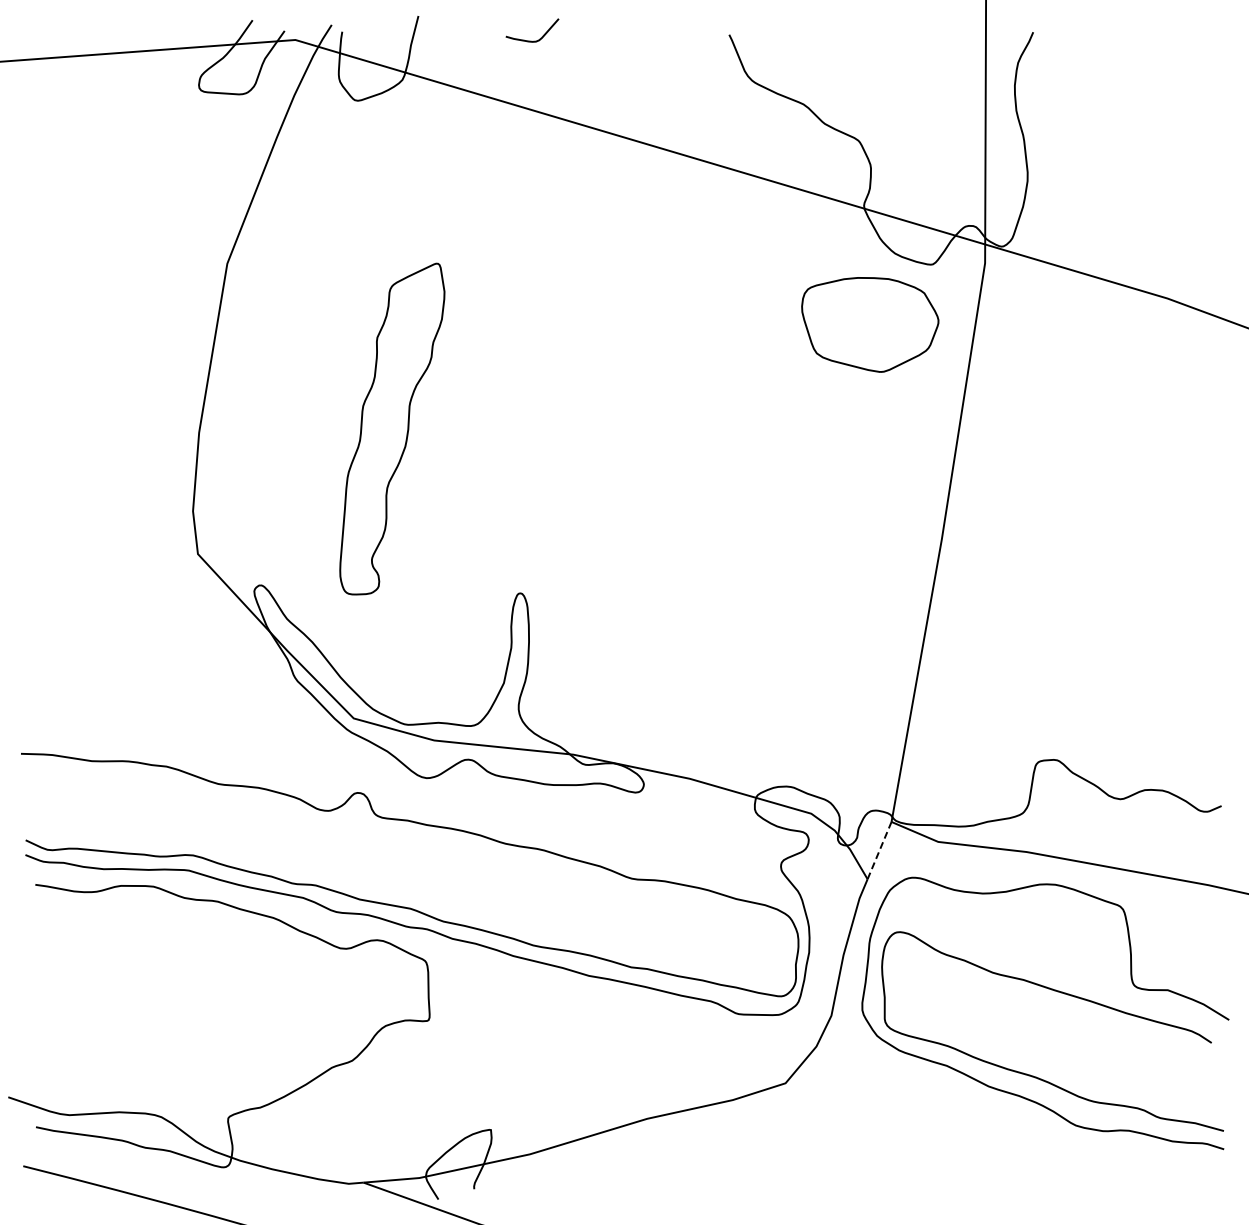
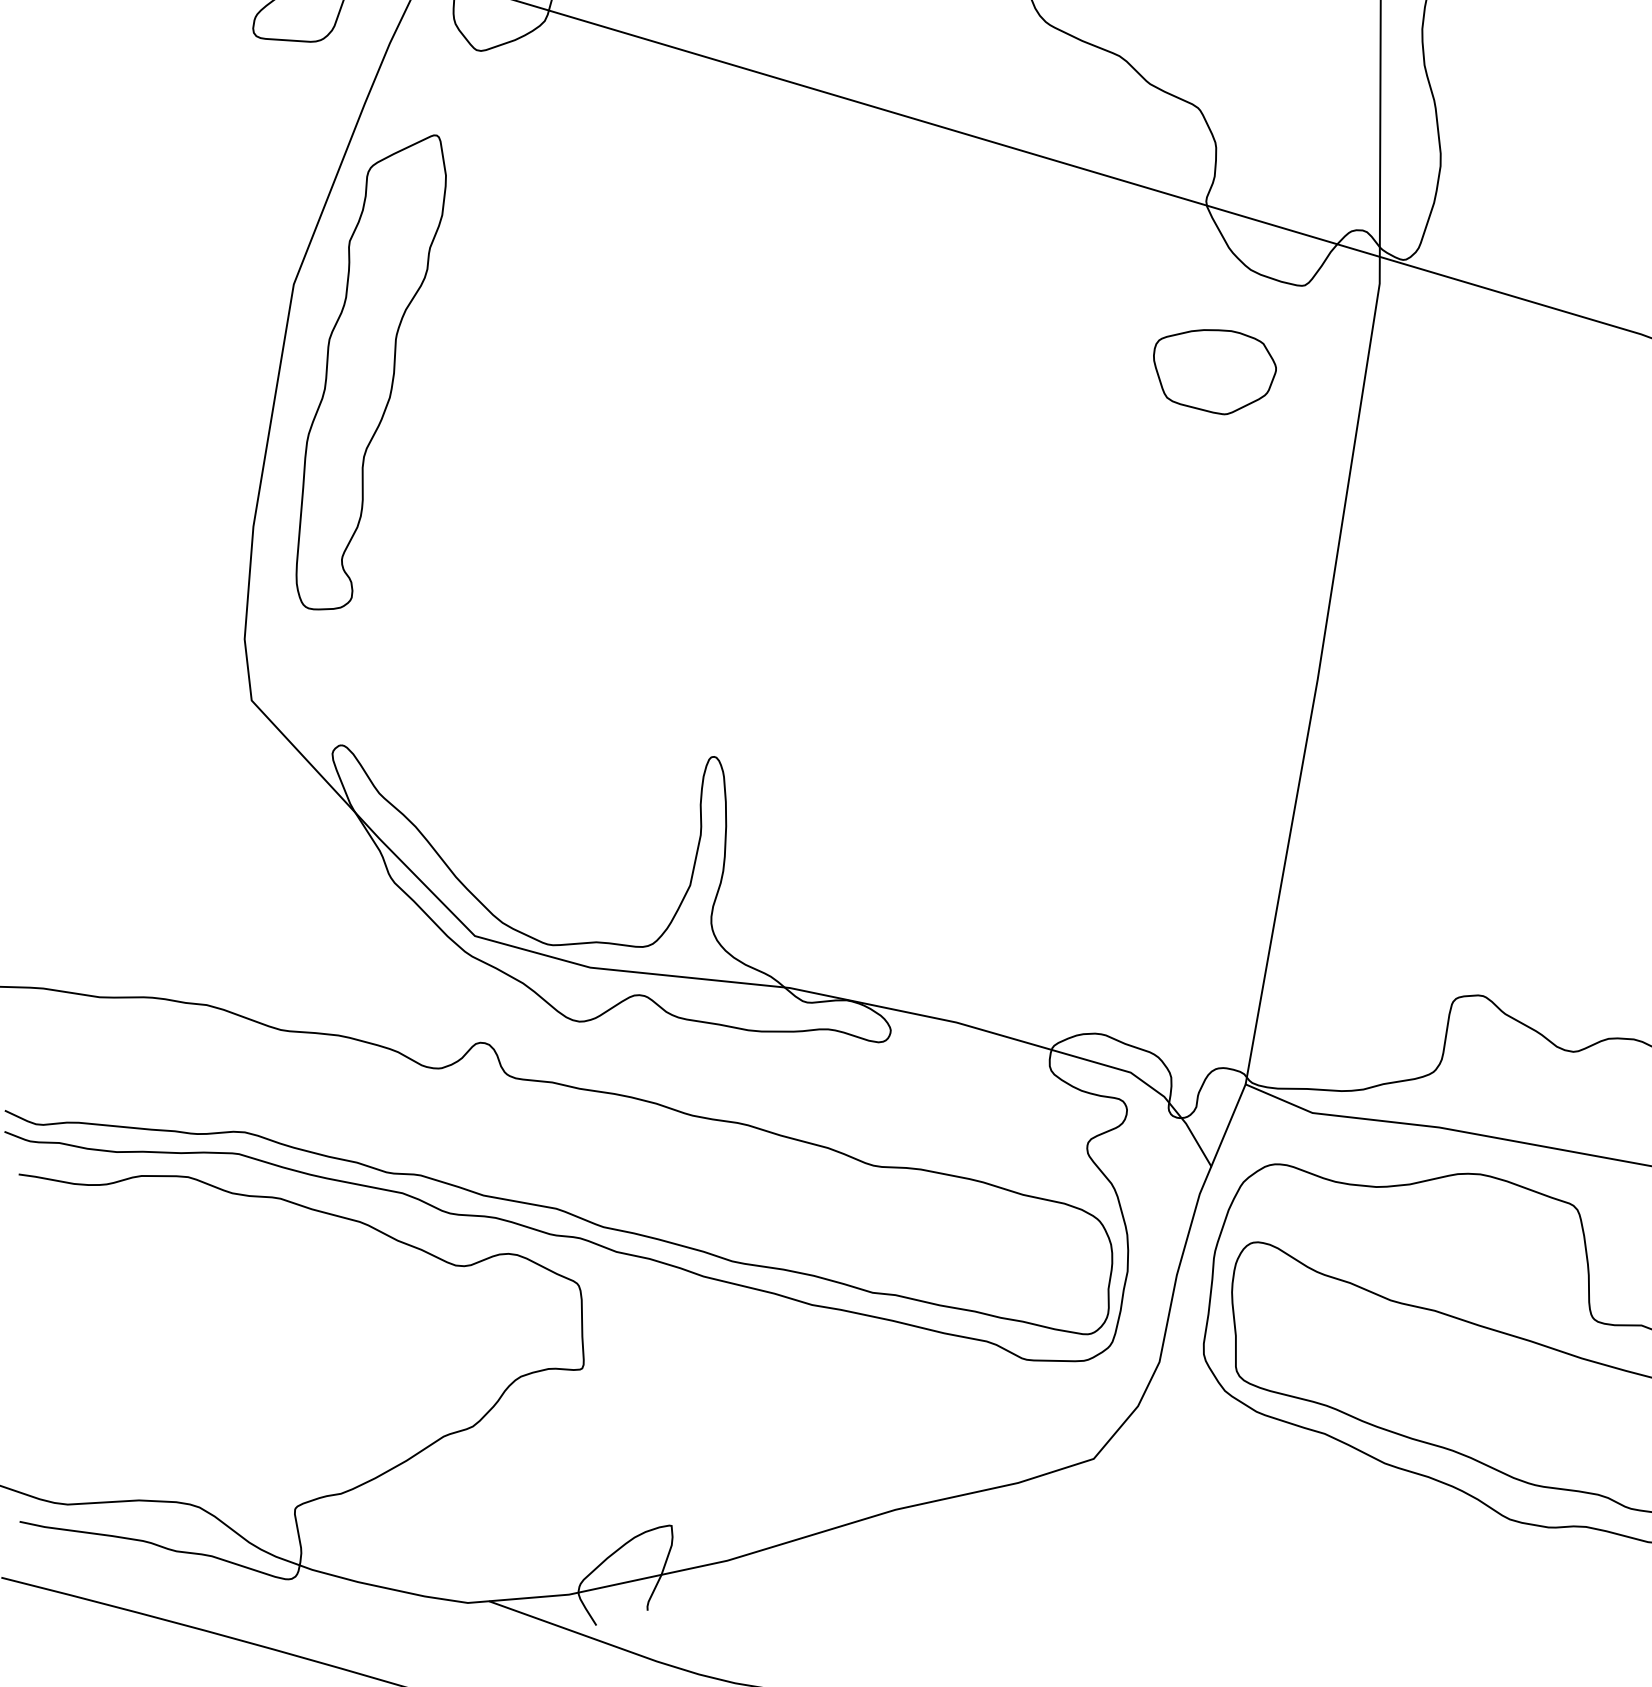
part: (869, 324) -> (1214, 371), size x0.62
part: (392, 428) -> (371, 371), moved
line: (879, 851) -> (1228, 1126), dashed -> solid

